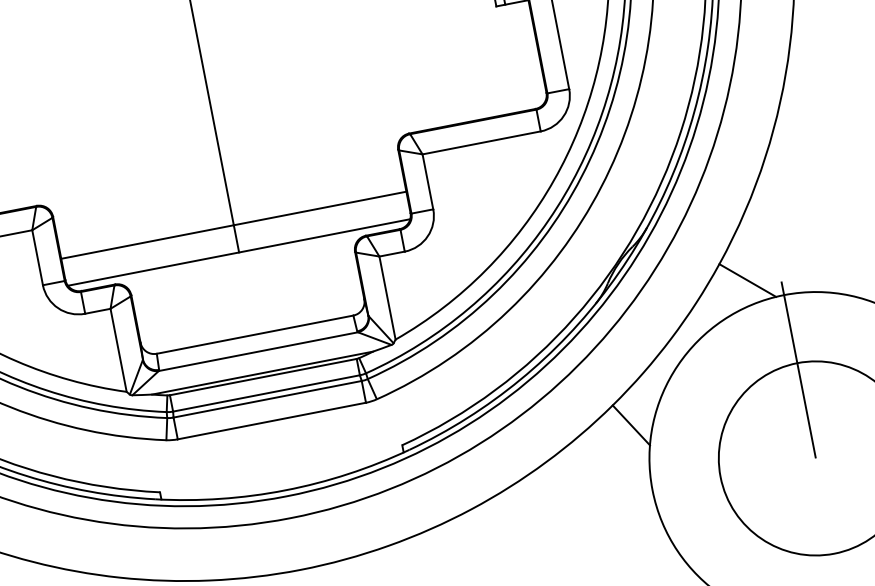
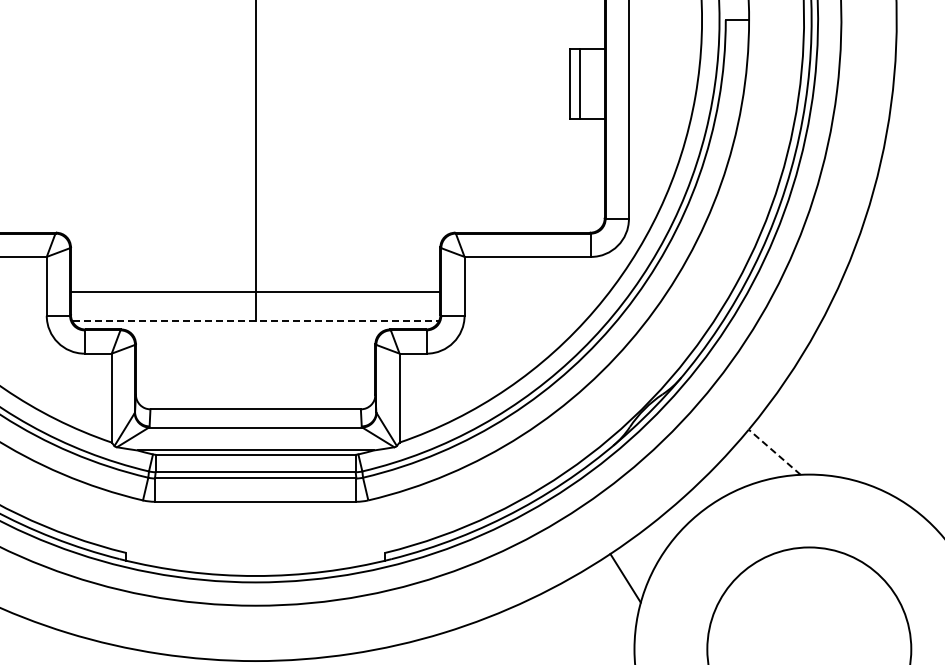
line: (239, 252) -> (256, 321), solid -> dashed
line: (747, 279) -> (774, 451), solid -> dashed
line: (798, 369) -> (809, 554), removed

